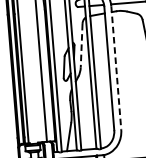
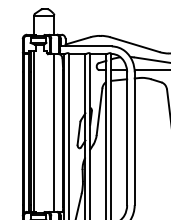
line: (81, 46) -> (99, 112), dashed -> solid
line: (116, 68) -> (134, 139), dashed -> solid

